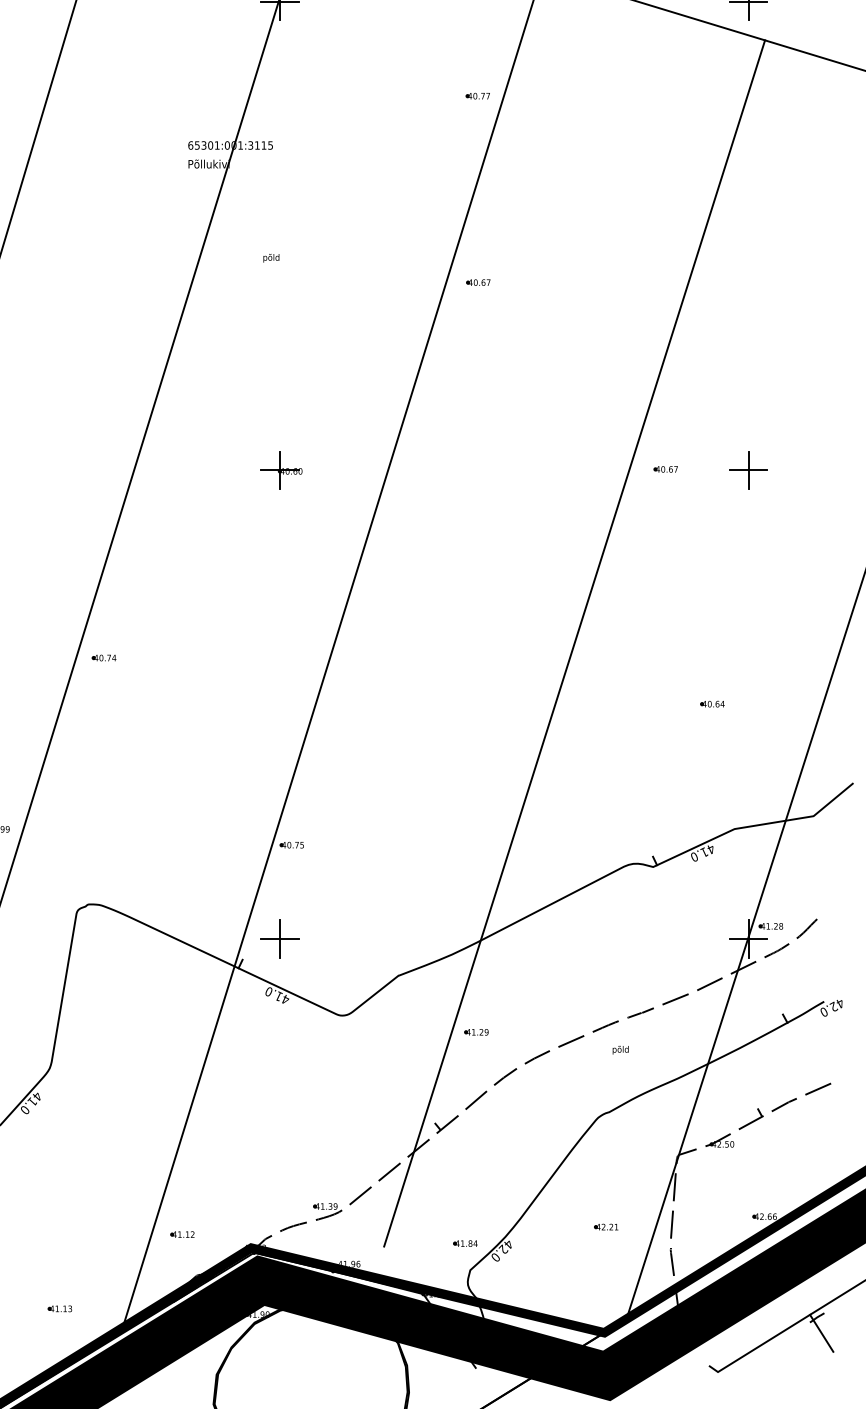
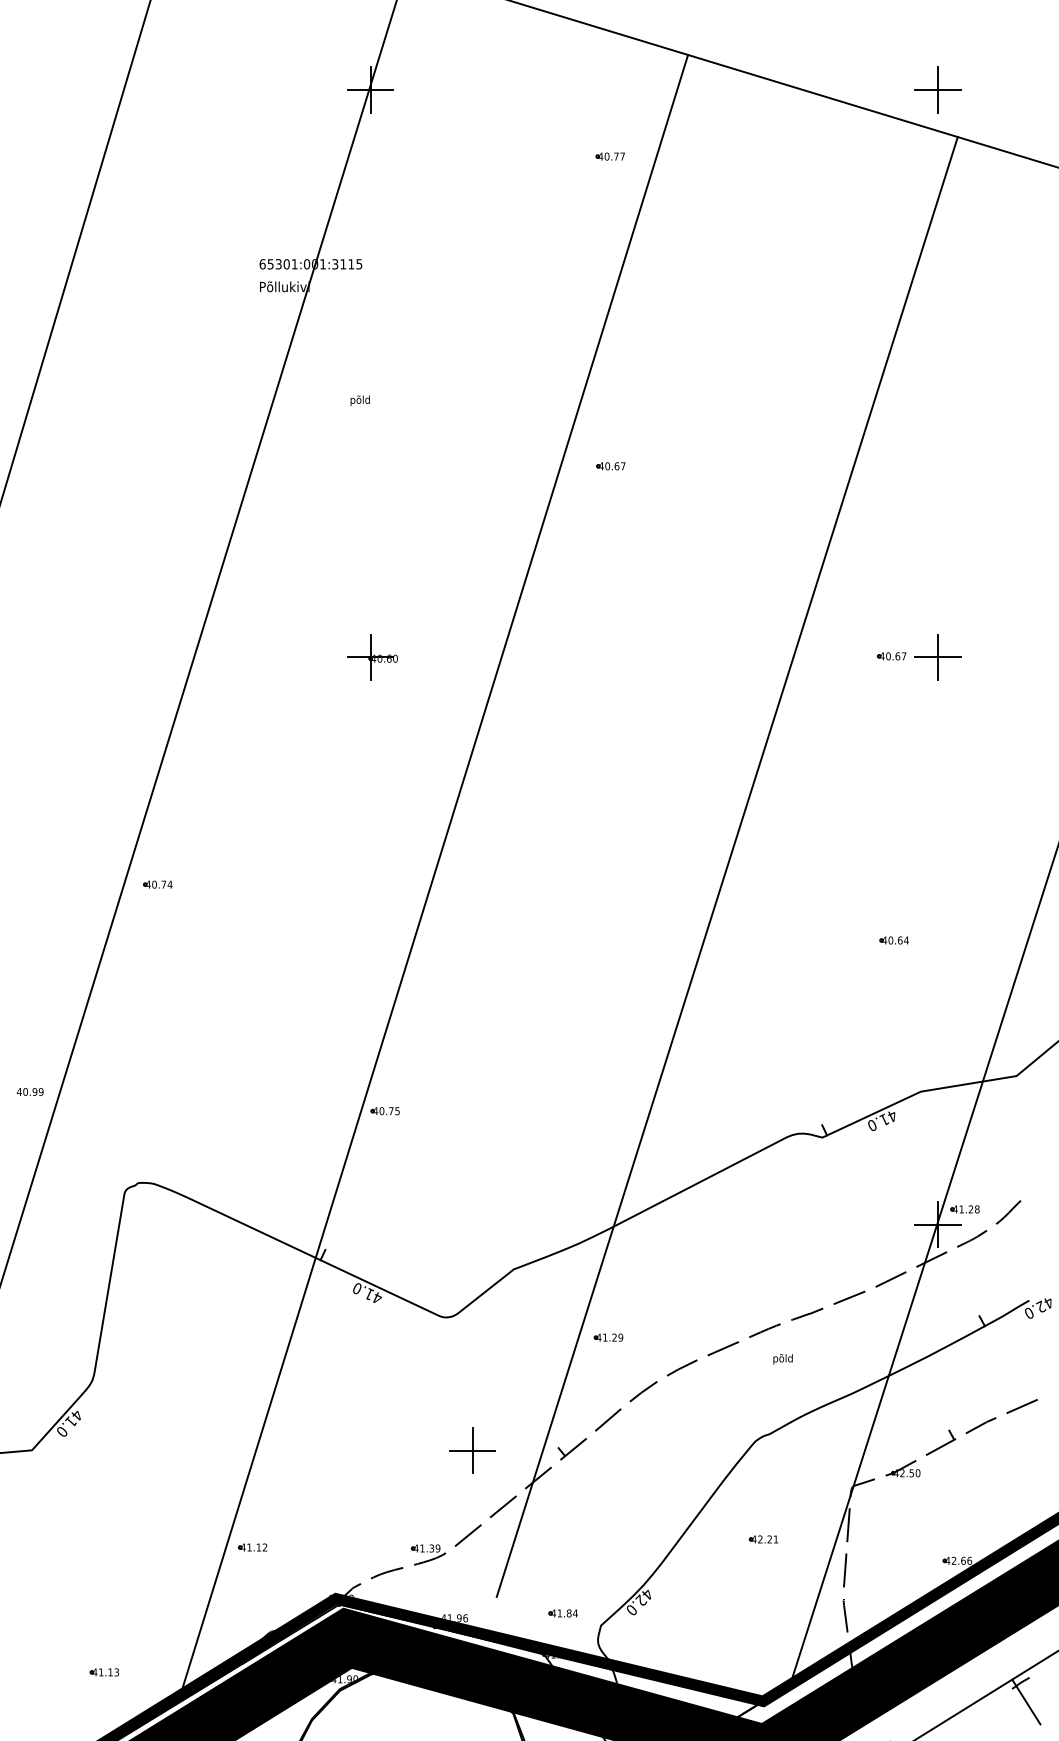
part: (477, 96) -> (609, 156), moved
part: (478, 282) -> (610, 466), moved
part: (665, 469) -> (891, 656), moved
part: (279, 938) -> (472, 1450), moved
part: (606, 1227) -> (763, 1539), moved
part: (182, 1234) -> (252, 1547), moved
part: (464, 1243) -> (562, 1613), moved

